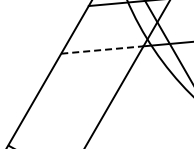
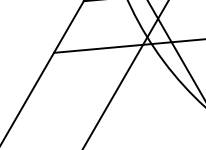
line: (102, 49) -> (98, 48), dashed -> solid

